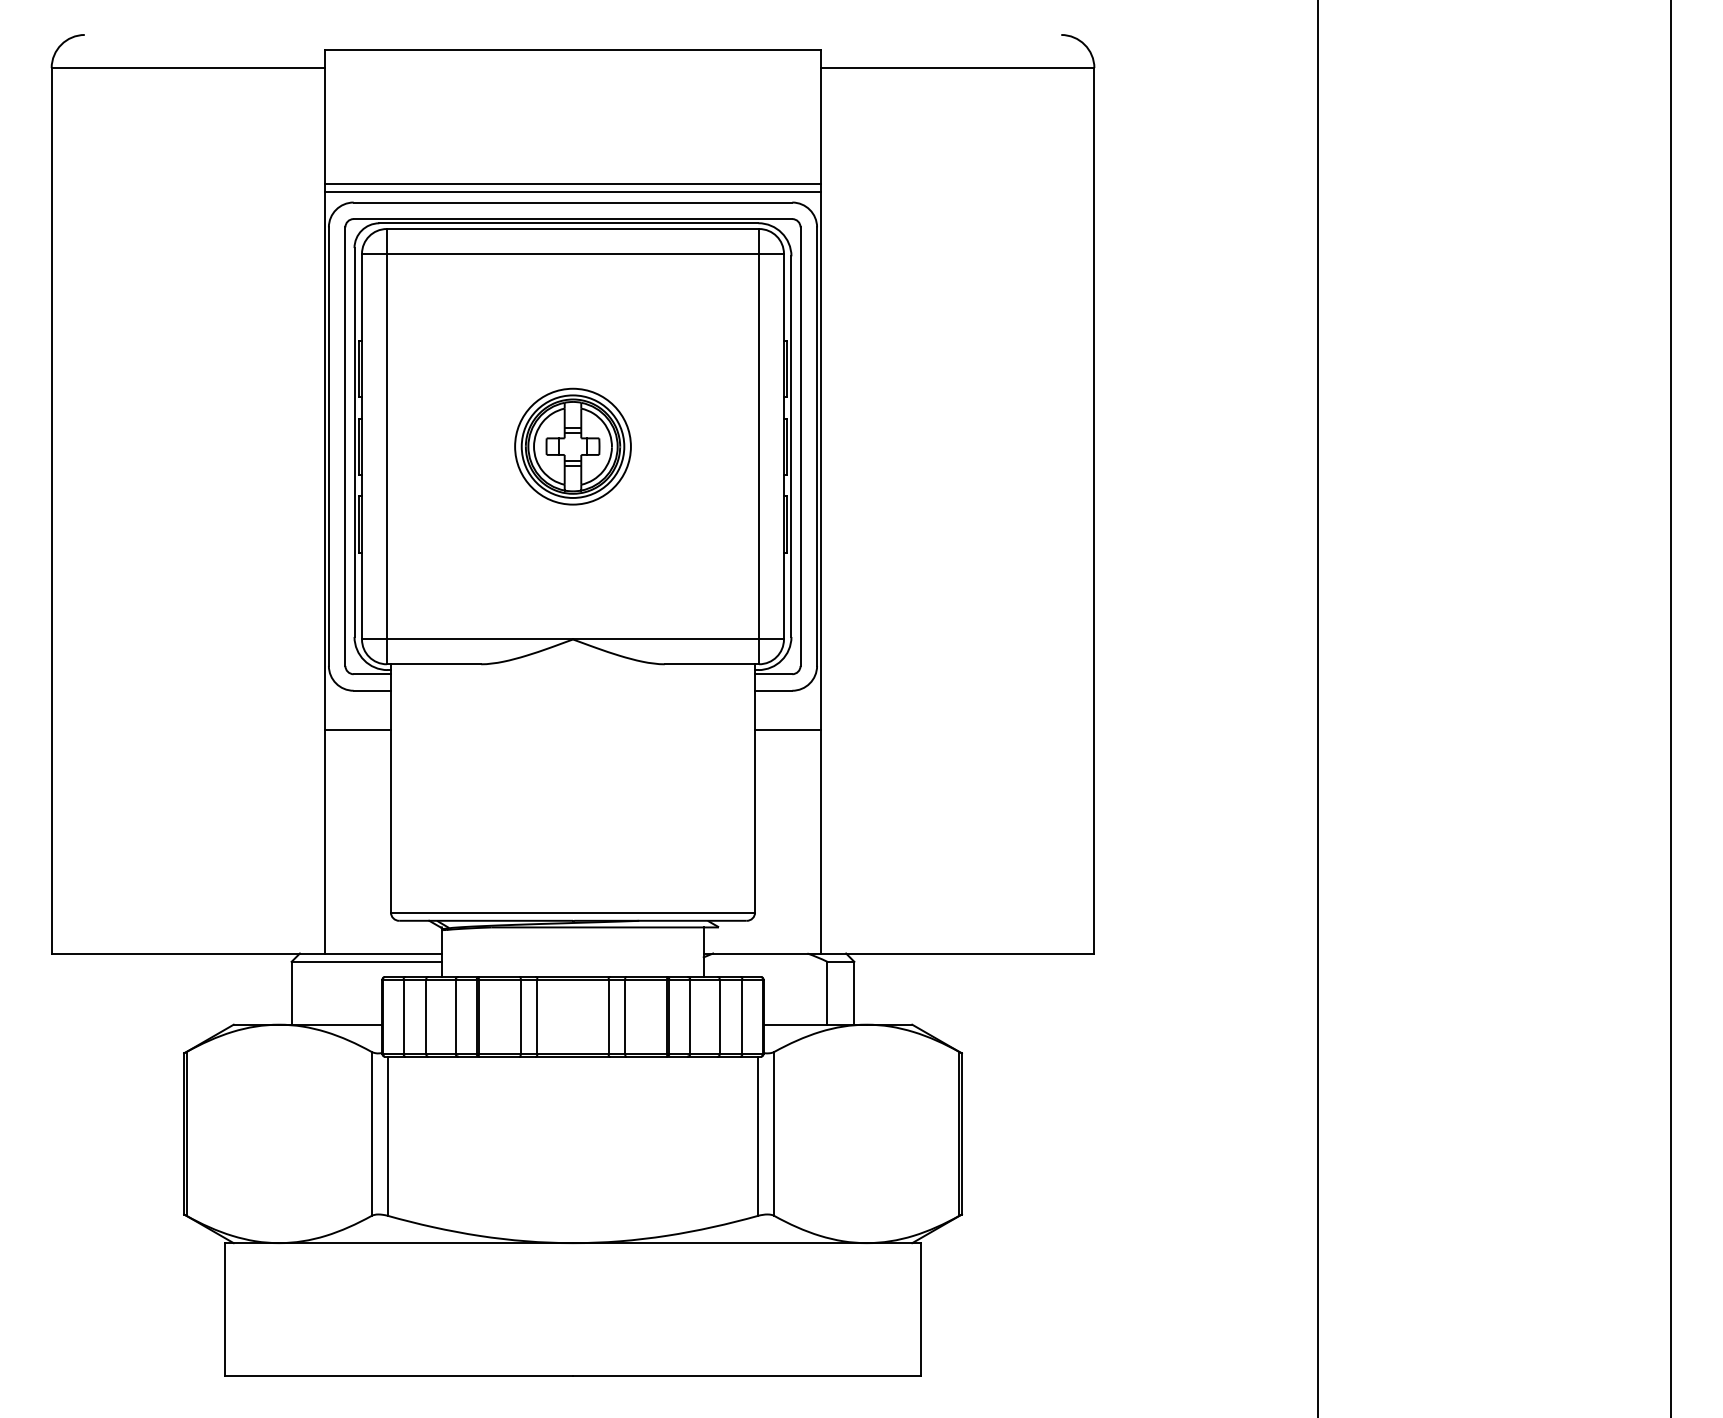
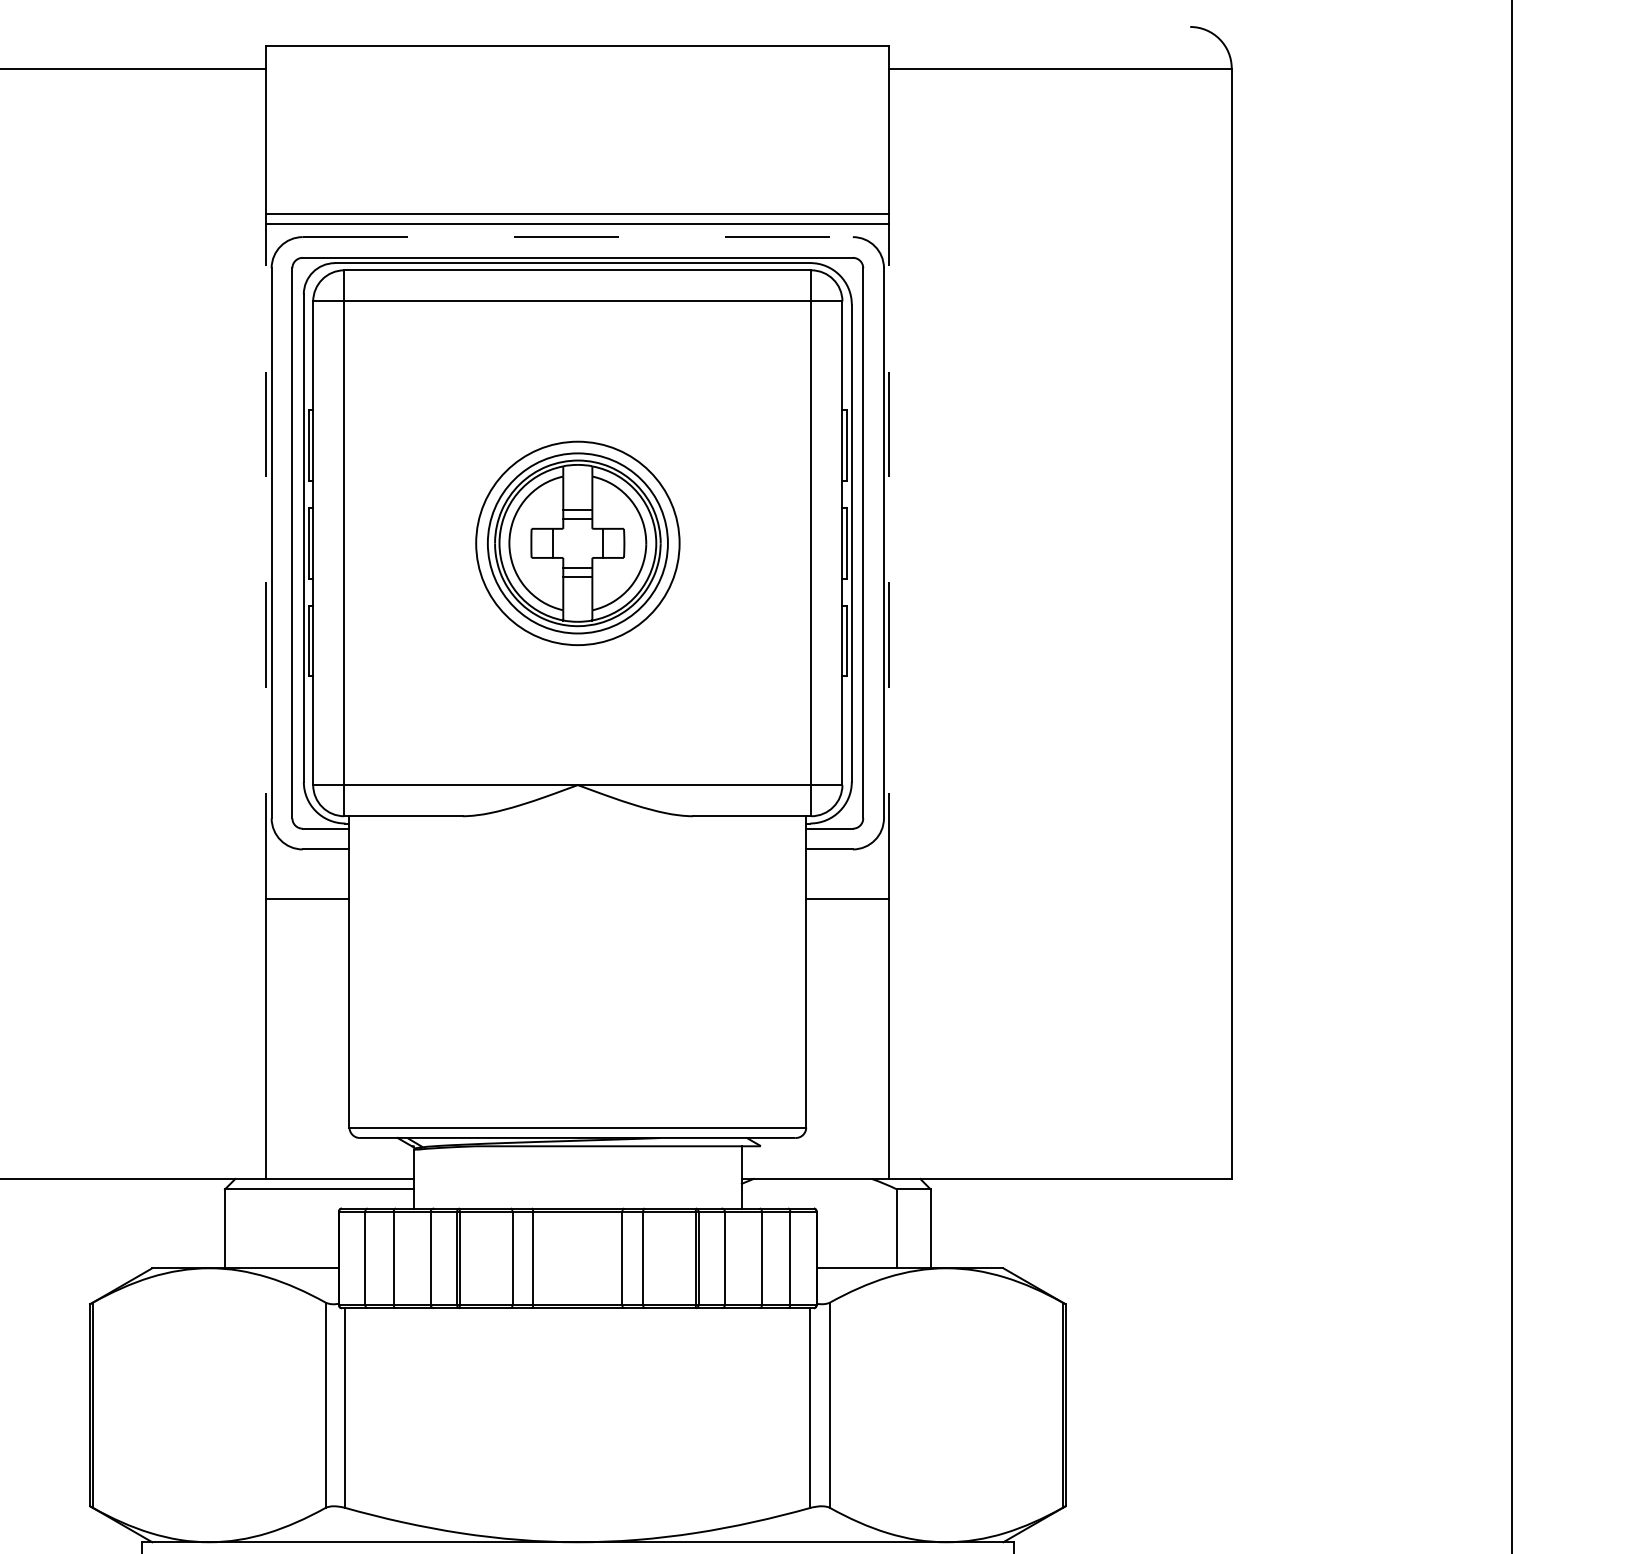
line: (573, 202) -> (578, 237), solid -> dashed
part: (572, 446) -> (577, 543), size x1.4
line: (324, 461) -> (266, 561), solid -> dashed
line: (821, 461) -> (889, 561), solid -> dashed

